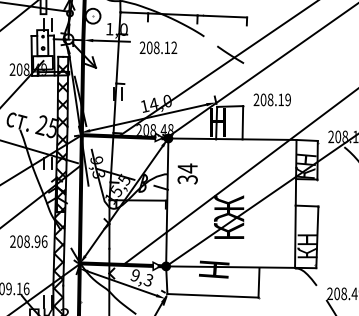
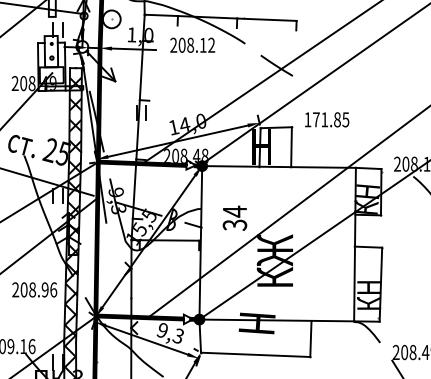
text: (158, 47) -> (192, 44), moved
text: (271, 99) -> (325, 119), 208.19 -> 171.85
text: (187, 173) -> (234, 217), moved

